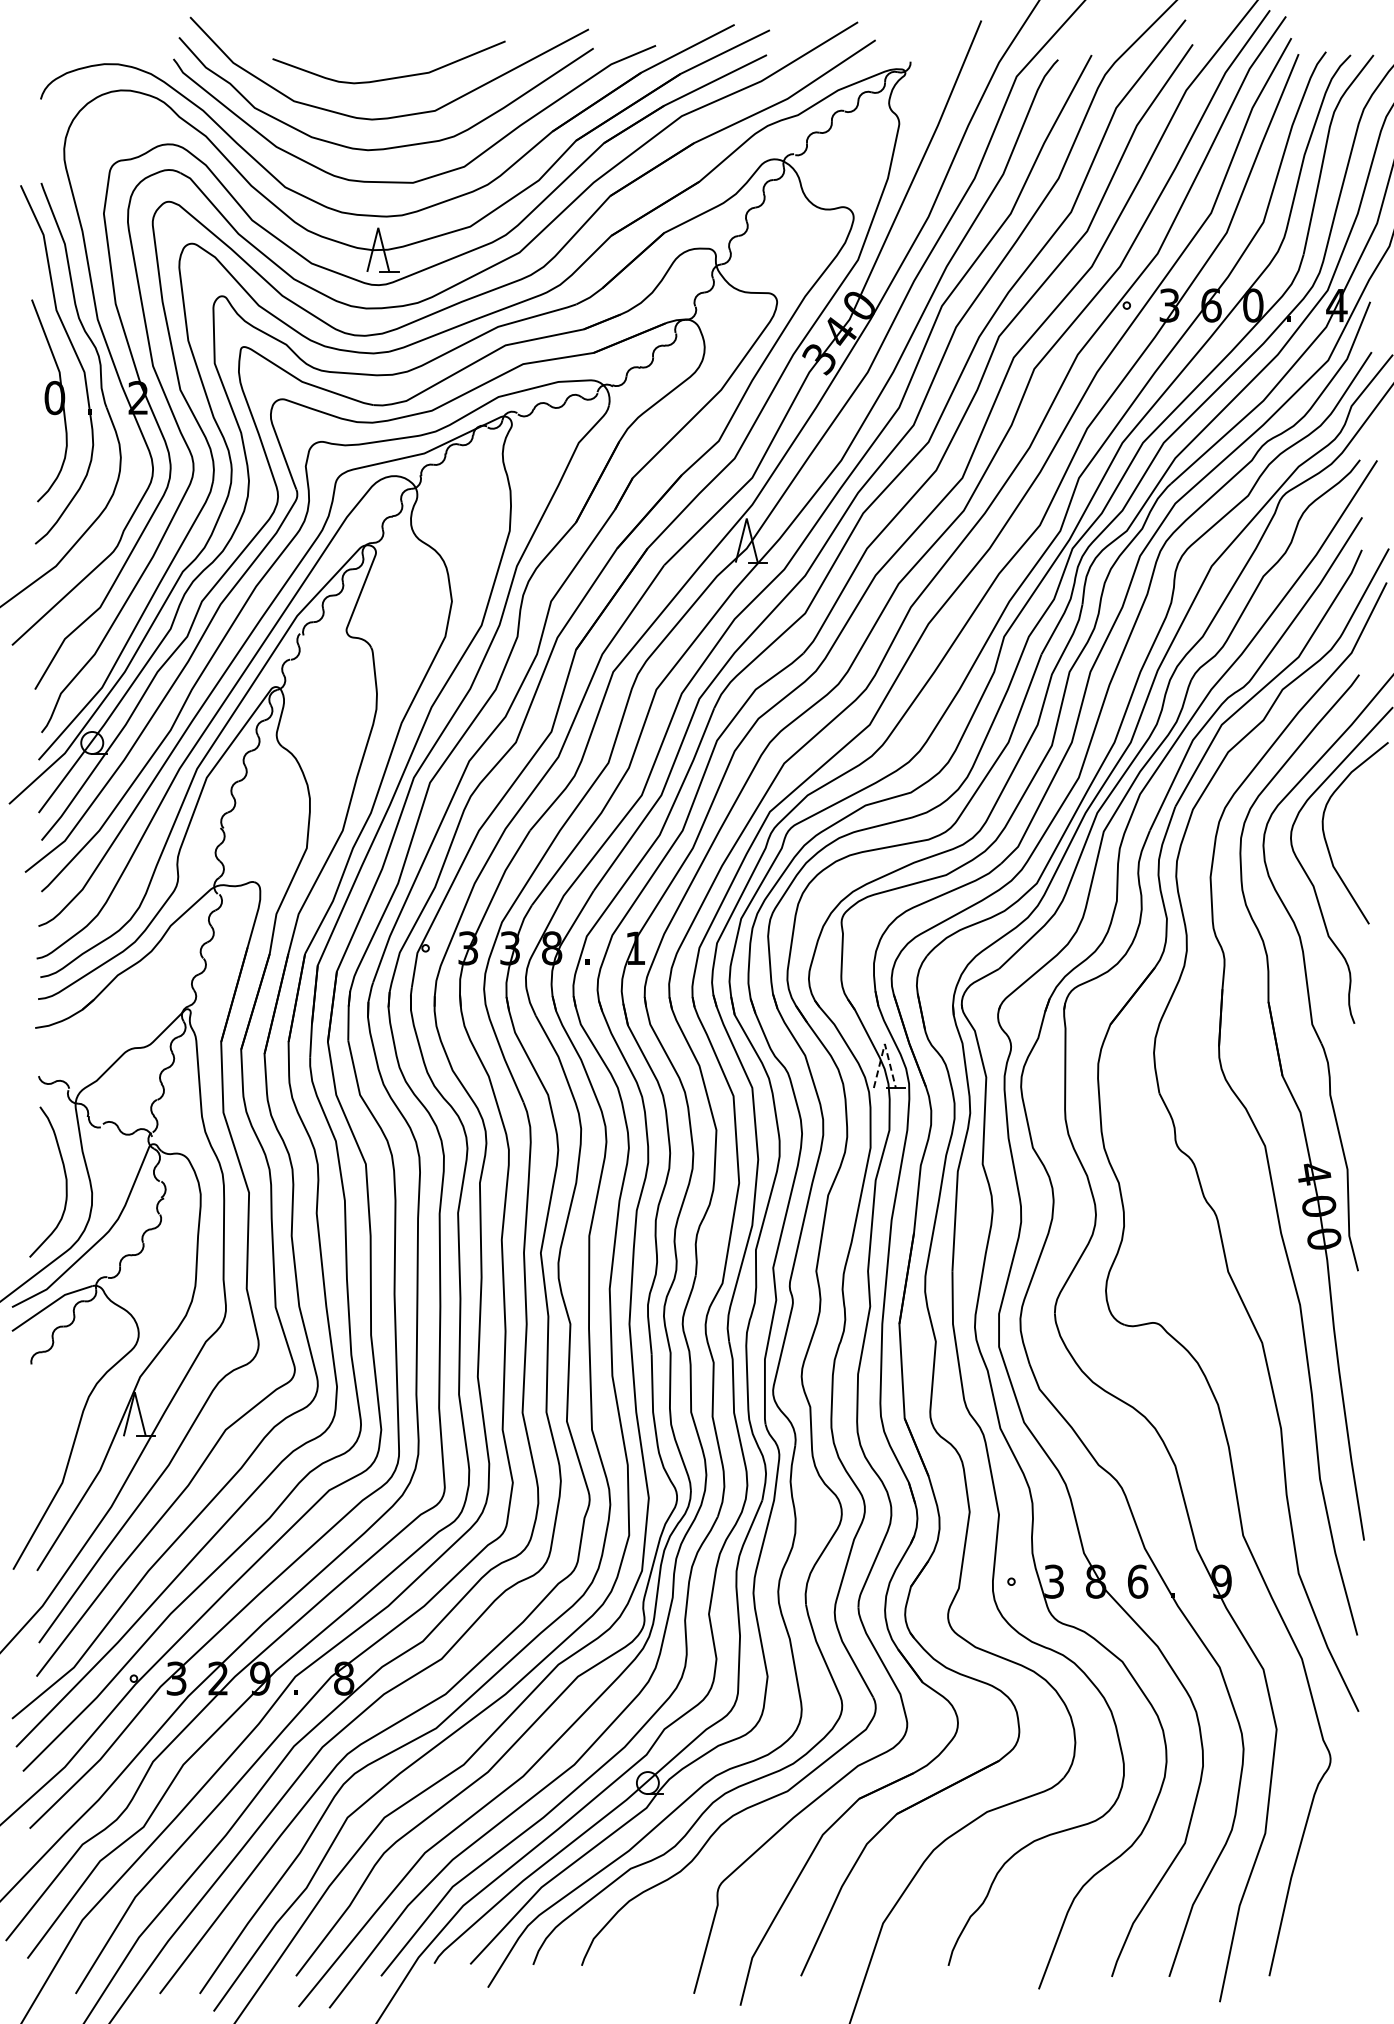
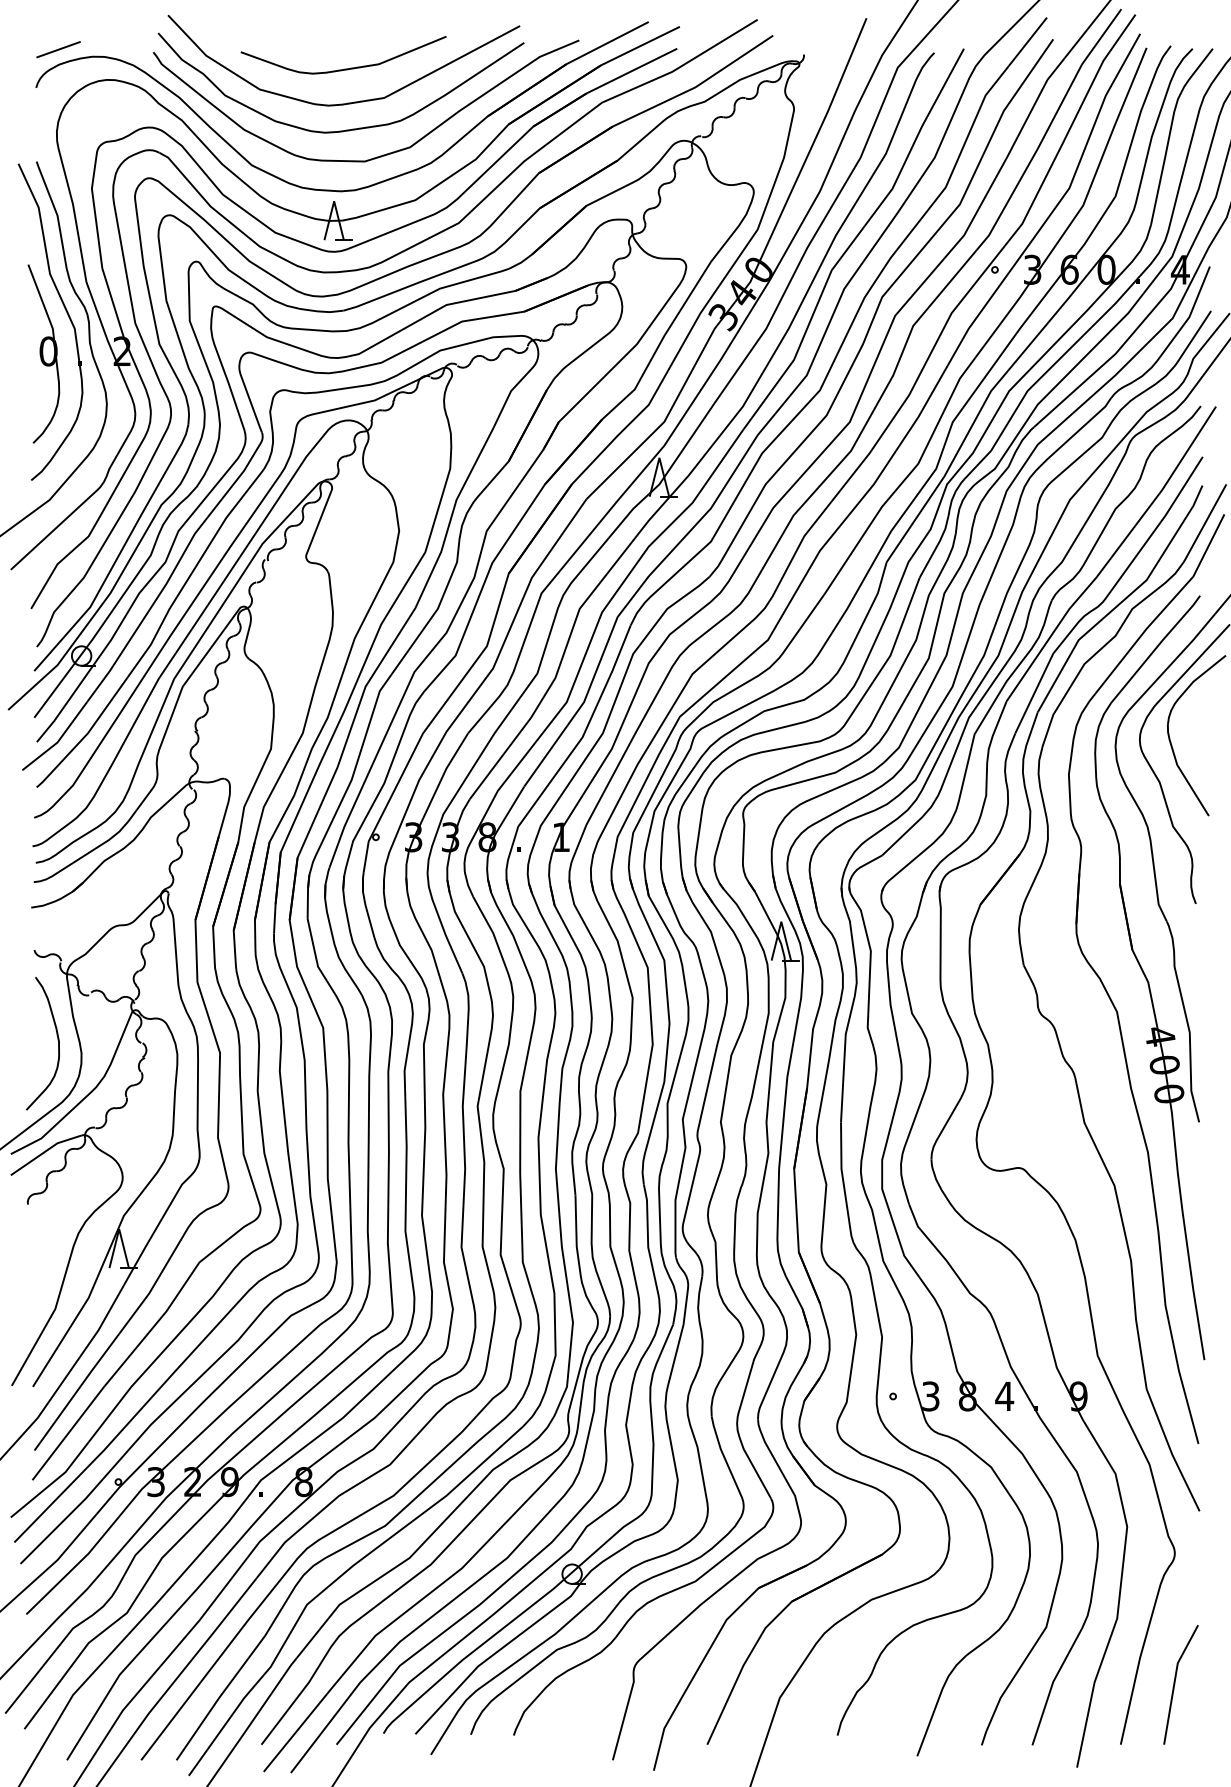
line: (66, 55) -> (58, 49), added
line: (884, 1043) -> (781, 921), dashed -> solid
text: (1137, 1581) -> (1004, 1396), 6 -> 4
line: (1331, 1906) -> (1175, 1683), added

